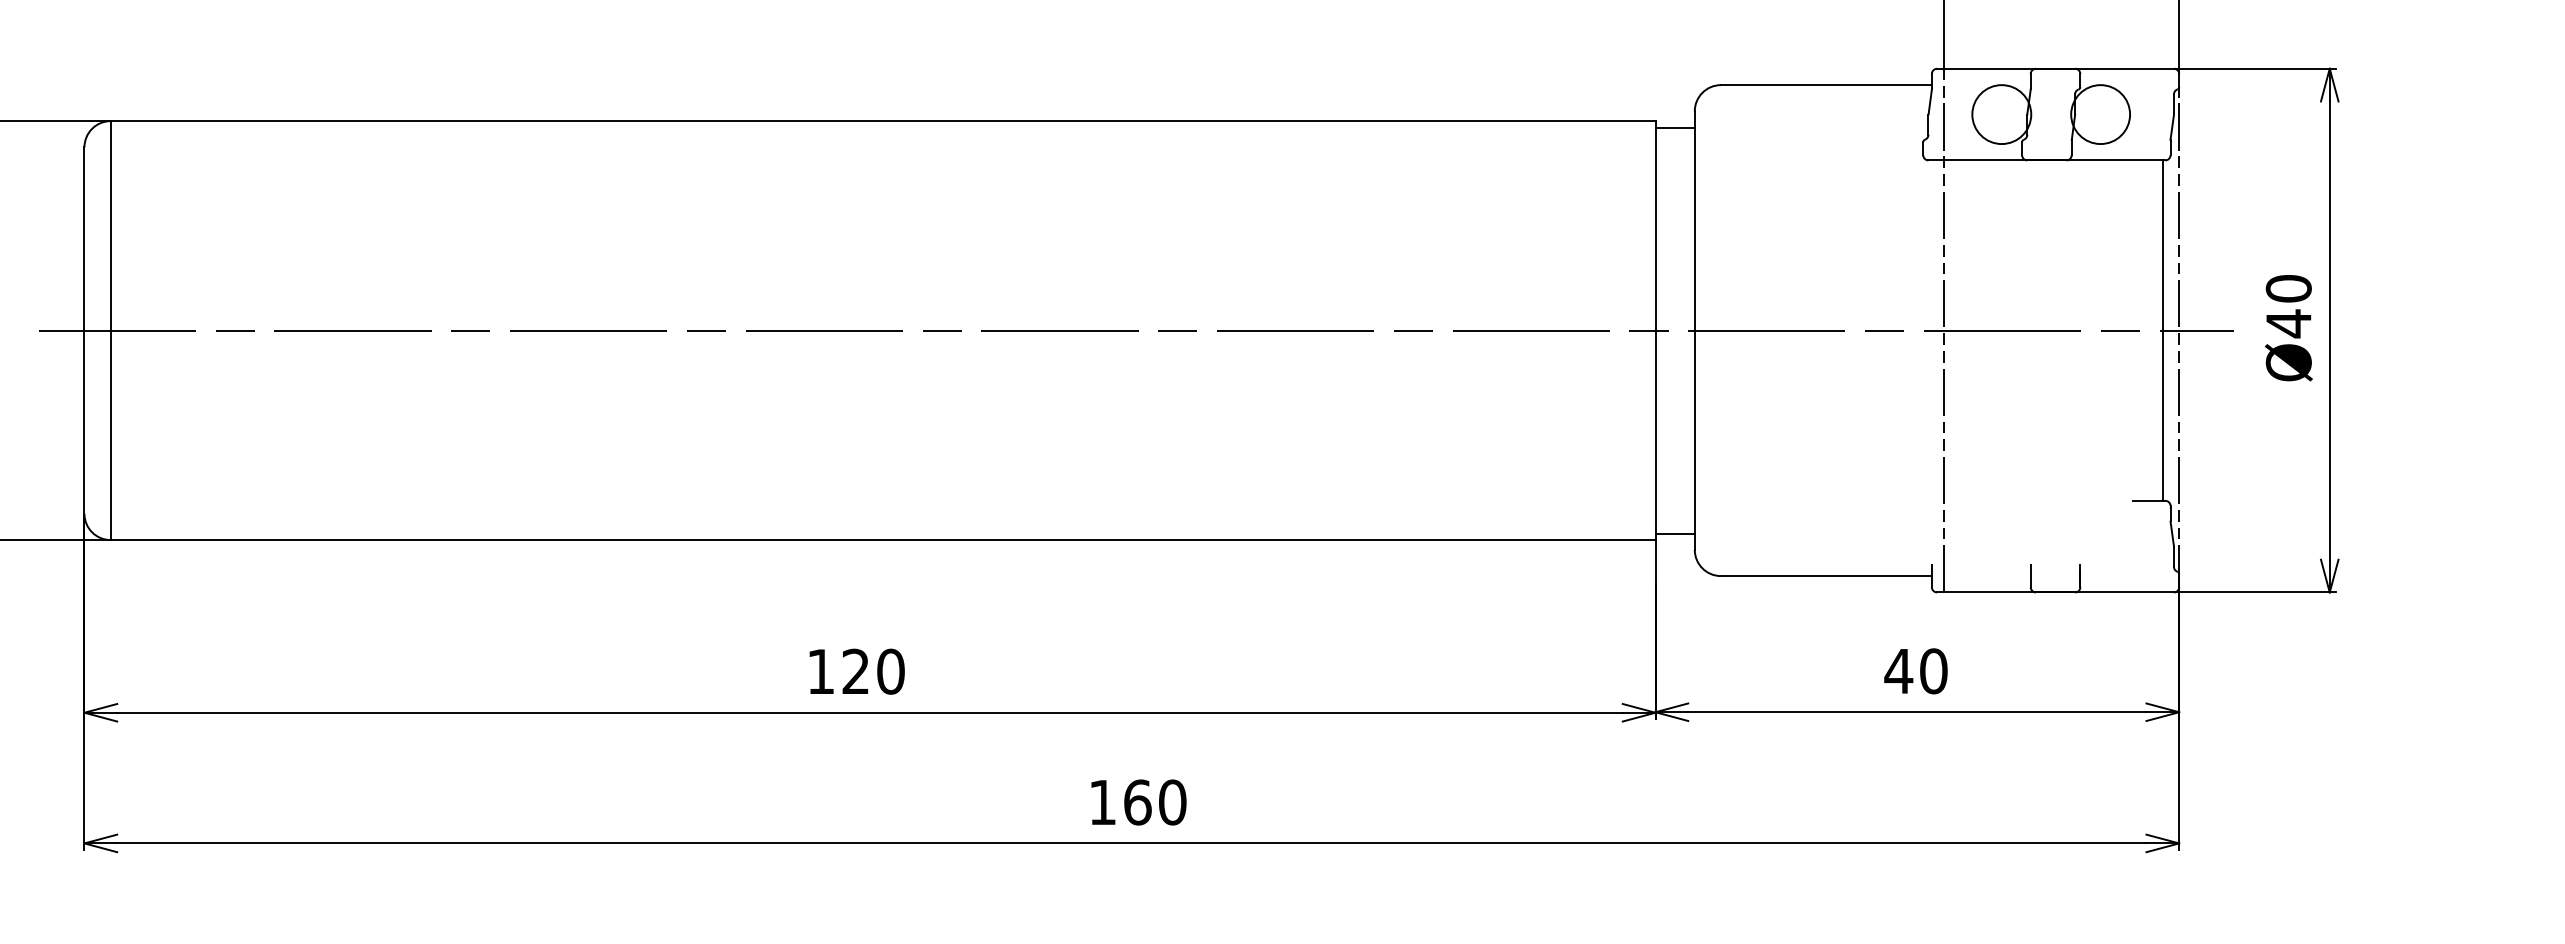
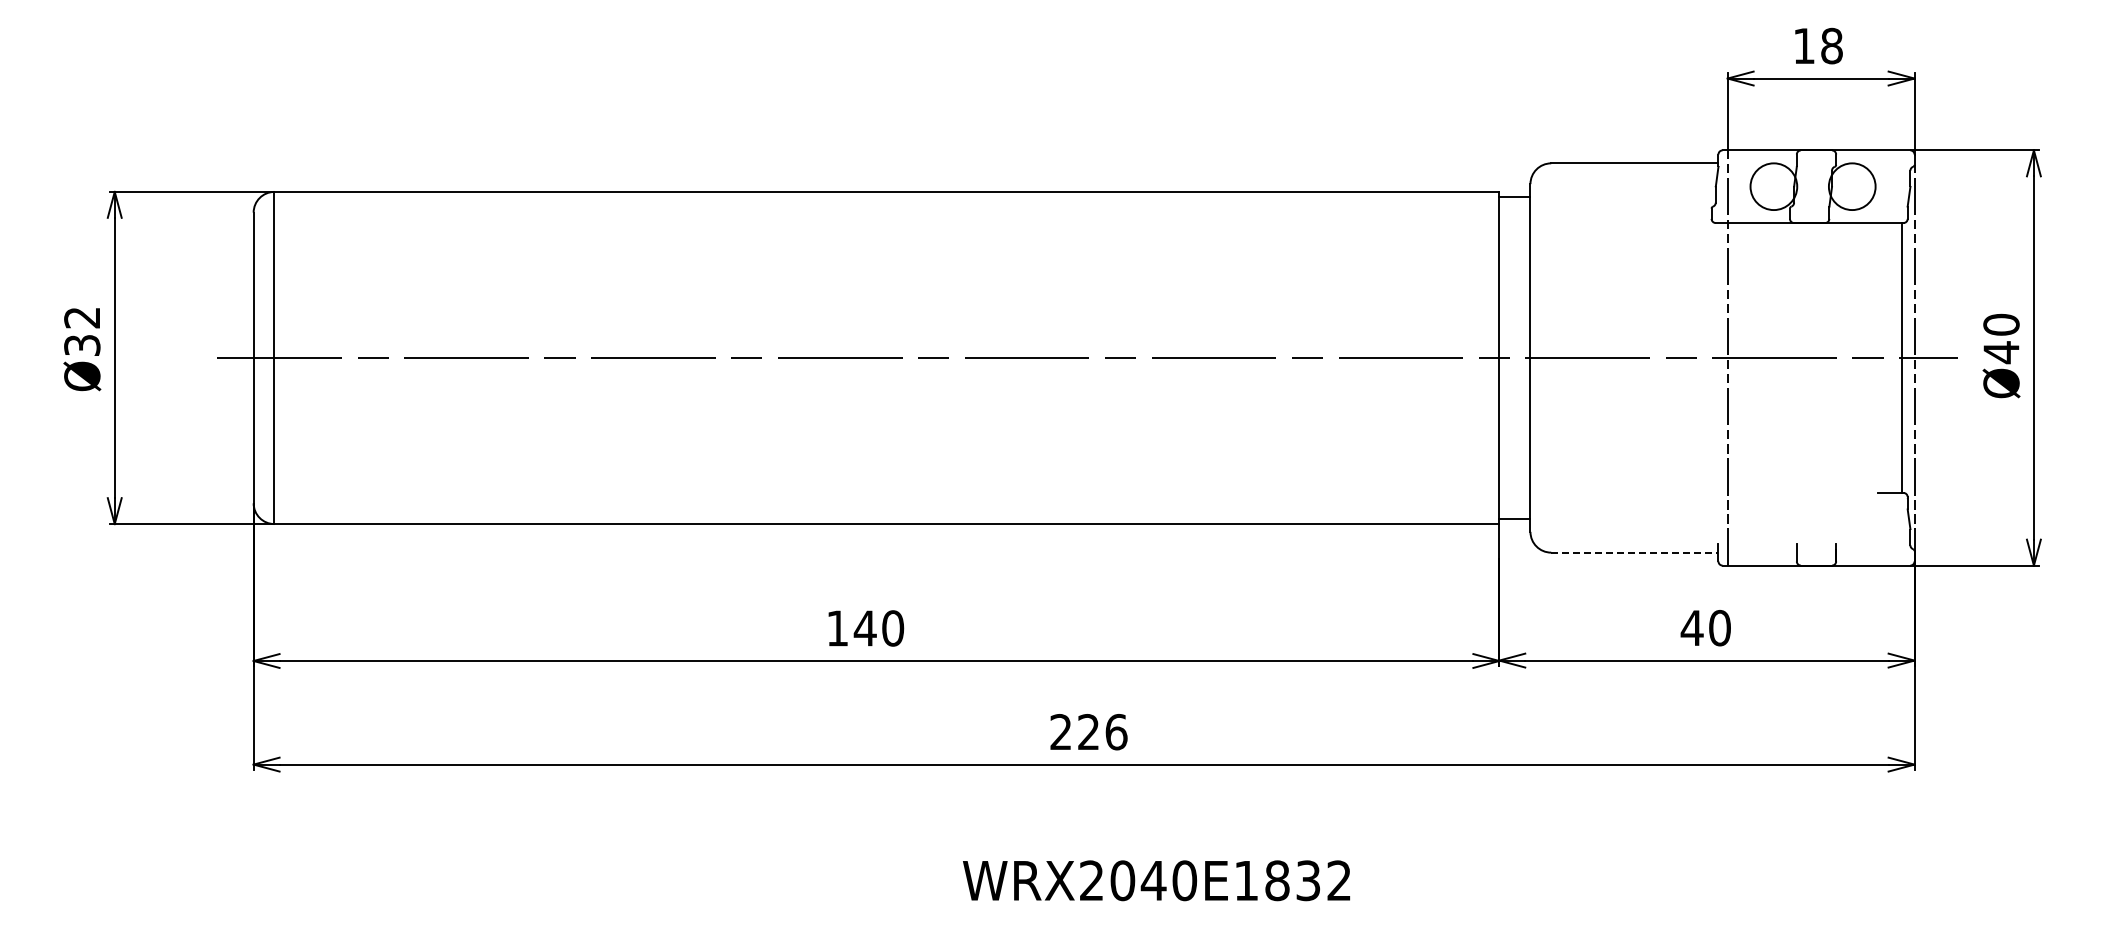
line: (1826, 575) -> (1634, 552), solid -> dashed
text: (854, 671) -> (864, 628), 120 -> 140
text: (1137, 802) -> (1088, 732), 160 -> 226

